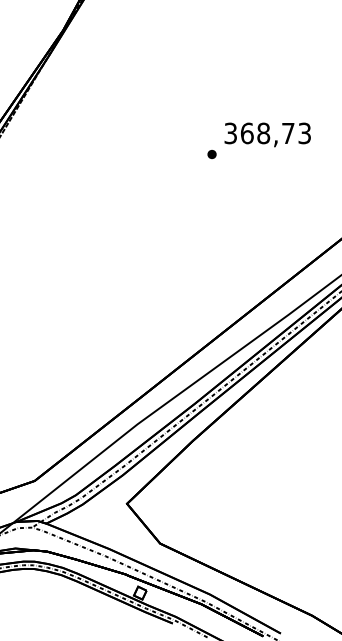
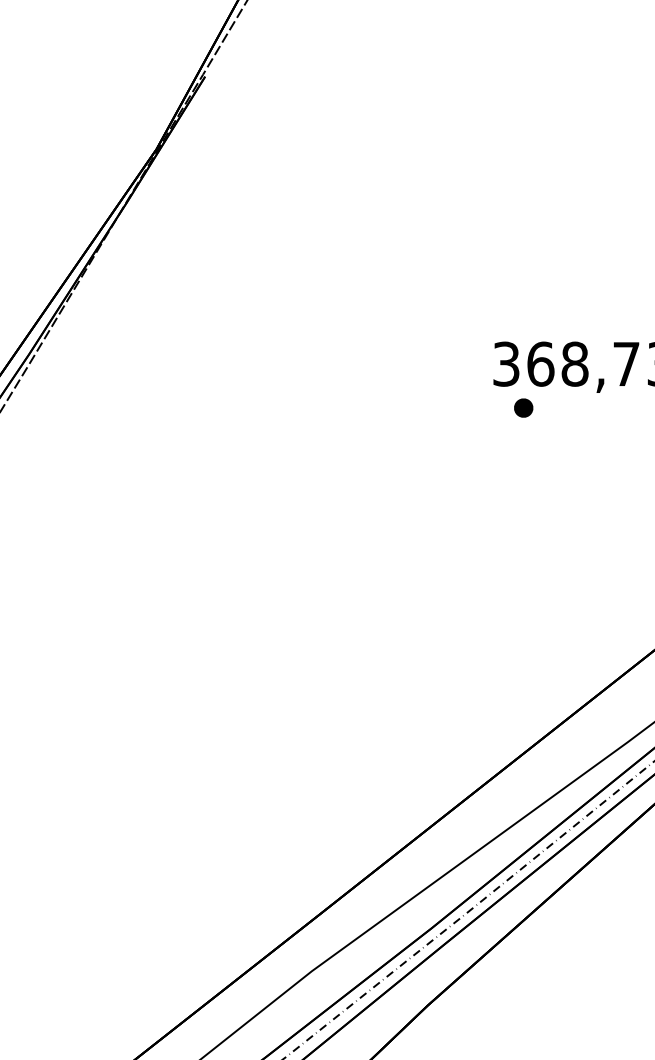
part: (211, 154) -> (522, 408), moved

